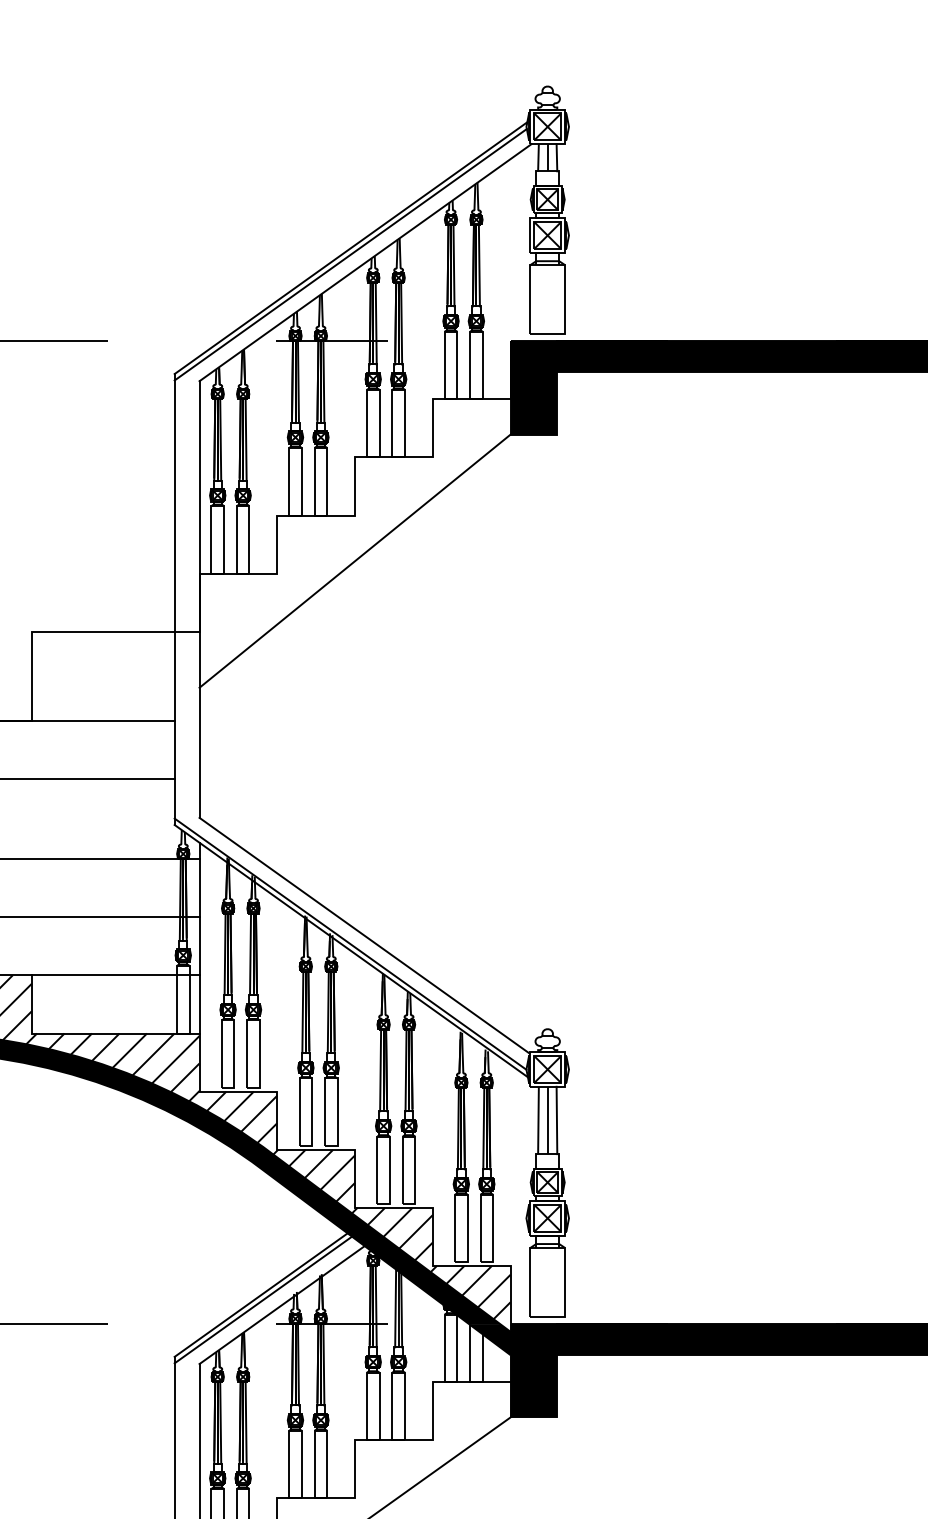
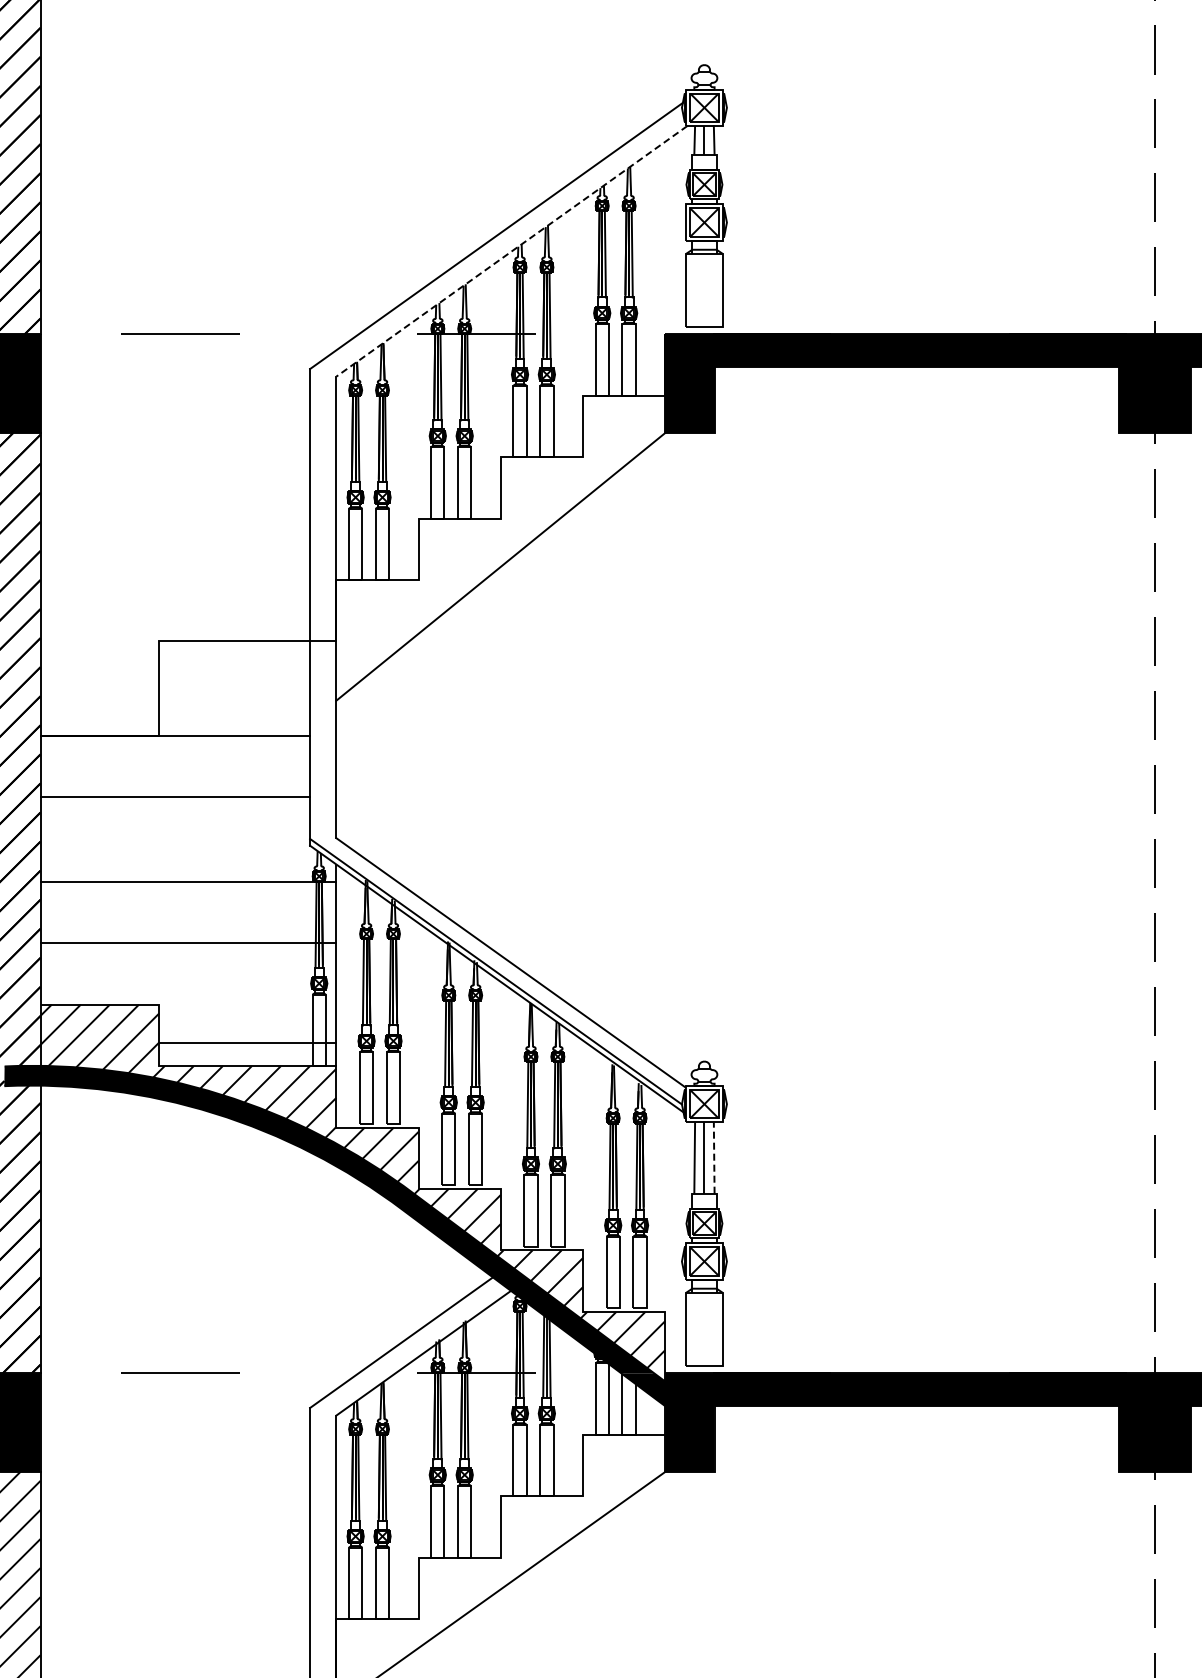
line: (350, 254) -> (496, 242), removed
line: (365, 262) -> (511, 251), solid -> dashed
line: (115, 975) -> (247, 1042), moved
line: (557, 1120) -> (714, 1158), solid -> dashed
line: (263, 1299) -> (403, 1347), removed

